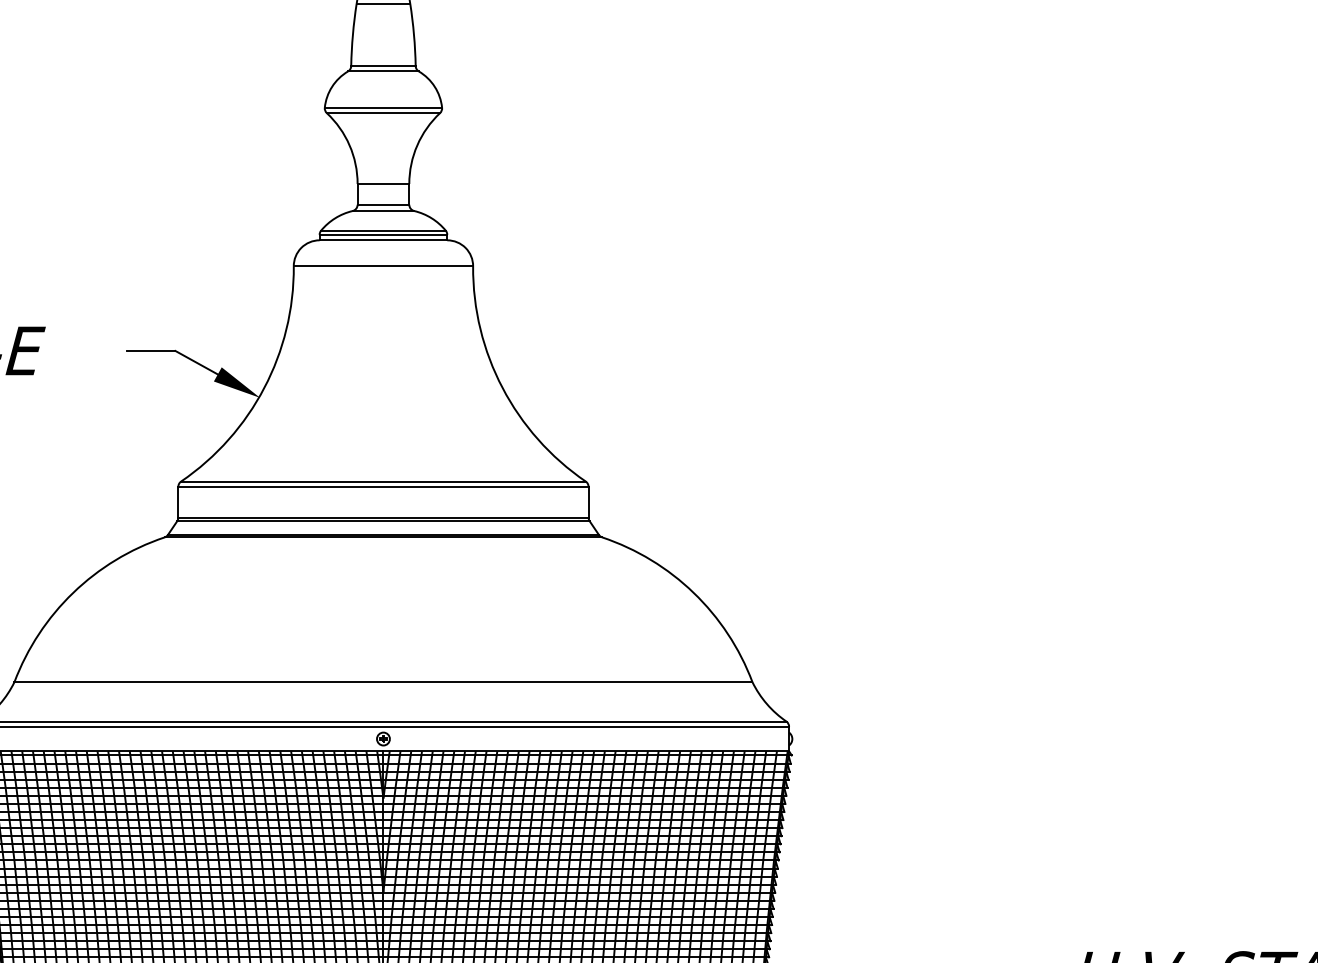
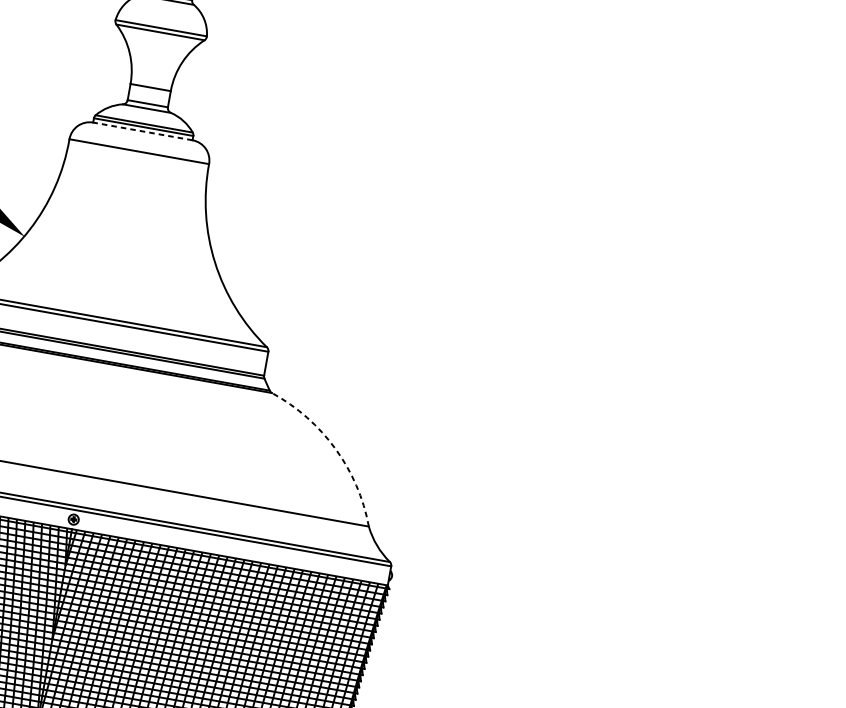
line: (383, 240) -> (142, 131), solid -> dashed
arc: (693, 592) -> (335, 448), solid -> dashed

